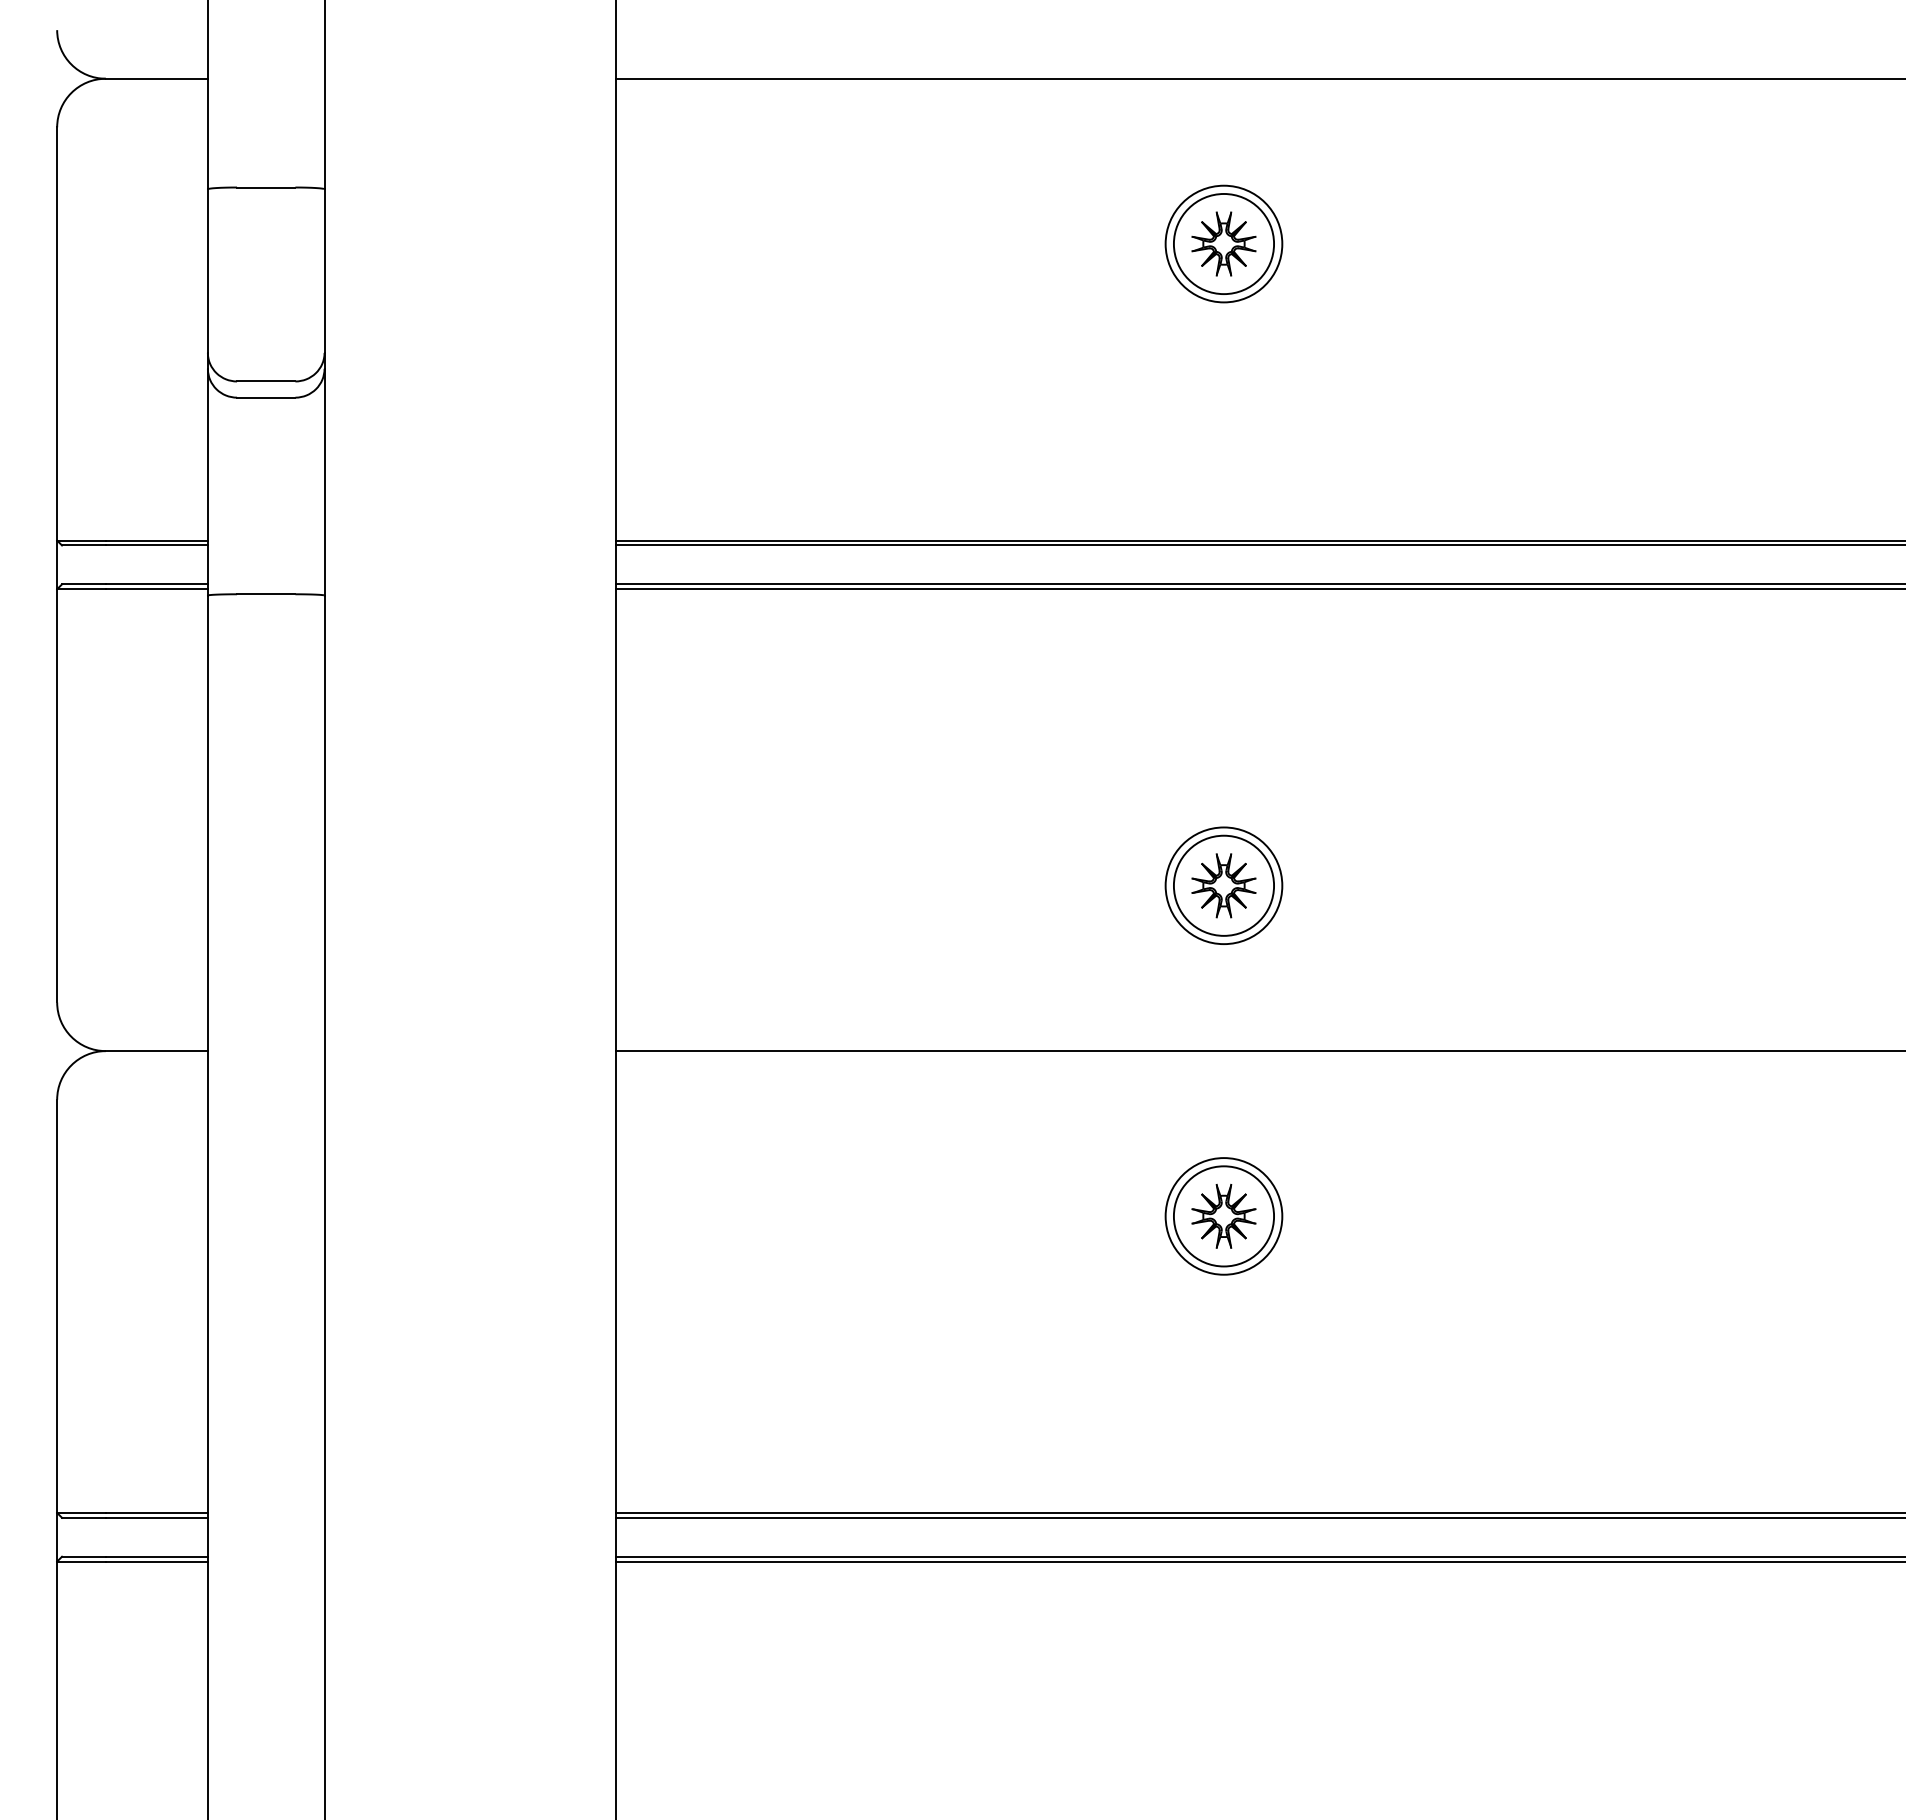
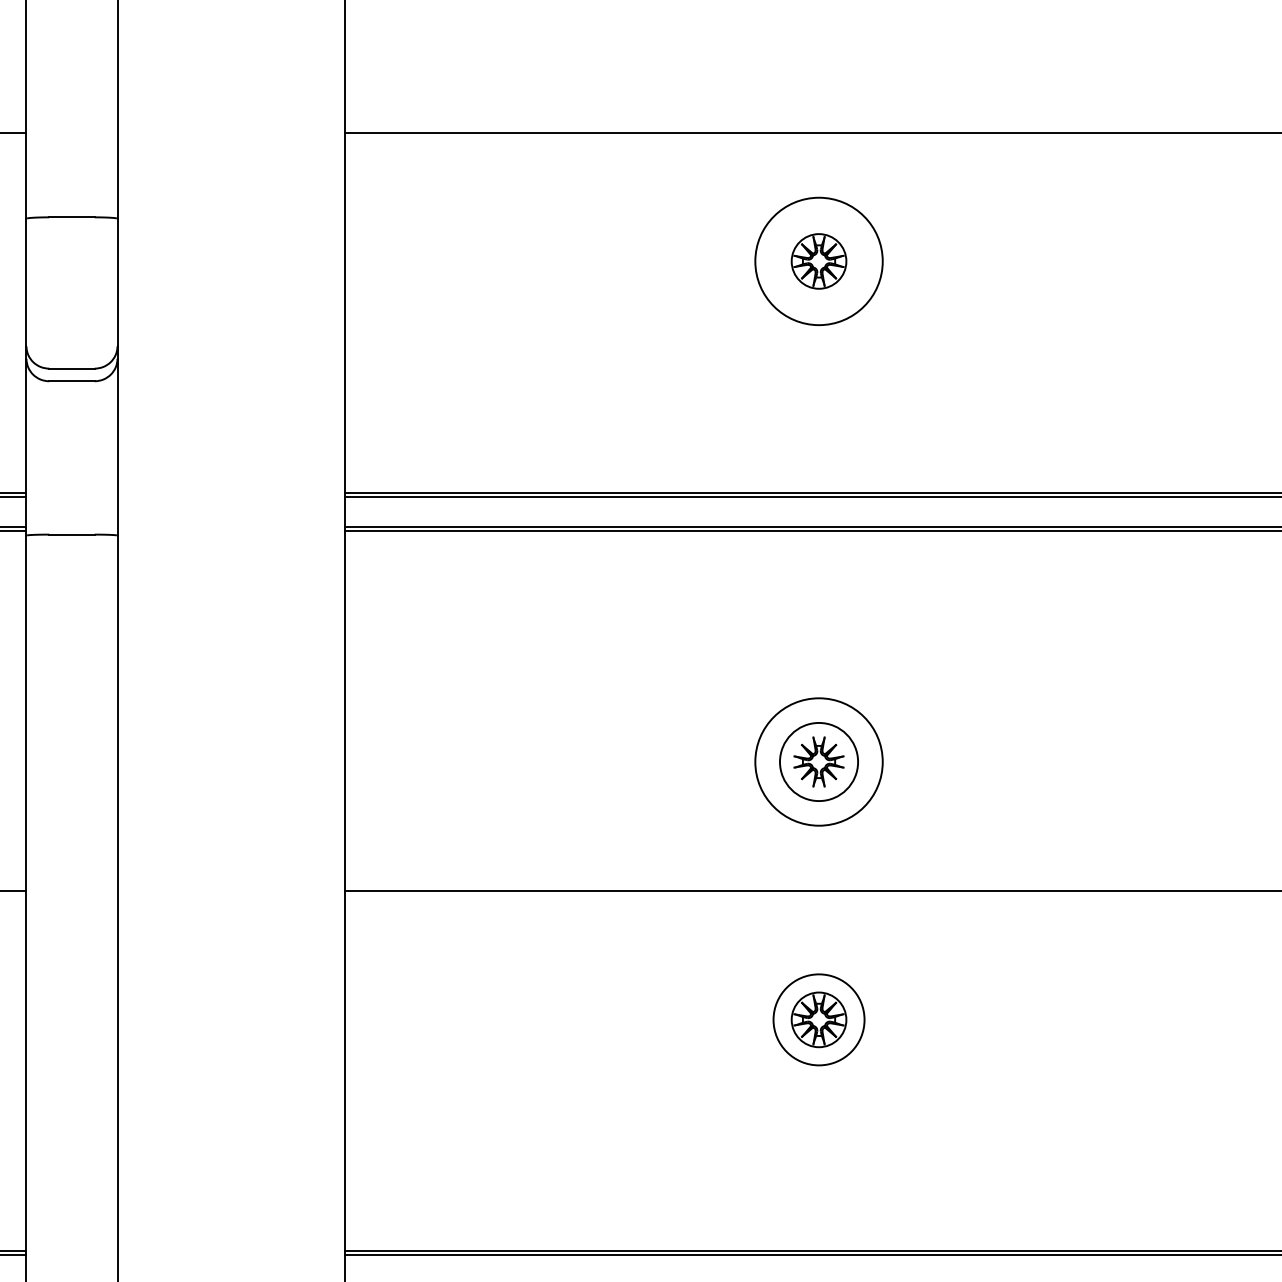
circle: (1223, 243) -> (818, 261), size x0.7
circle: (1223, 243) -> (818, 261), size x1.4
circle: (1223, 885) -> (818, 761), size x1.4
circle: (1223, 1216) -> (818, 1019), size x0.7

